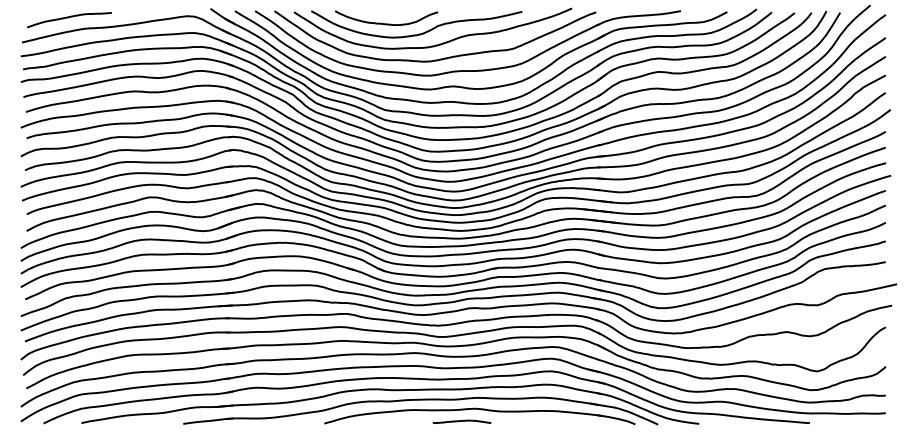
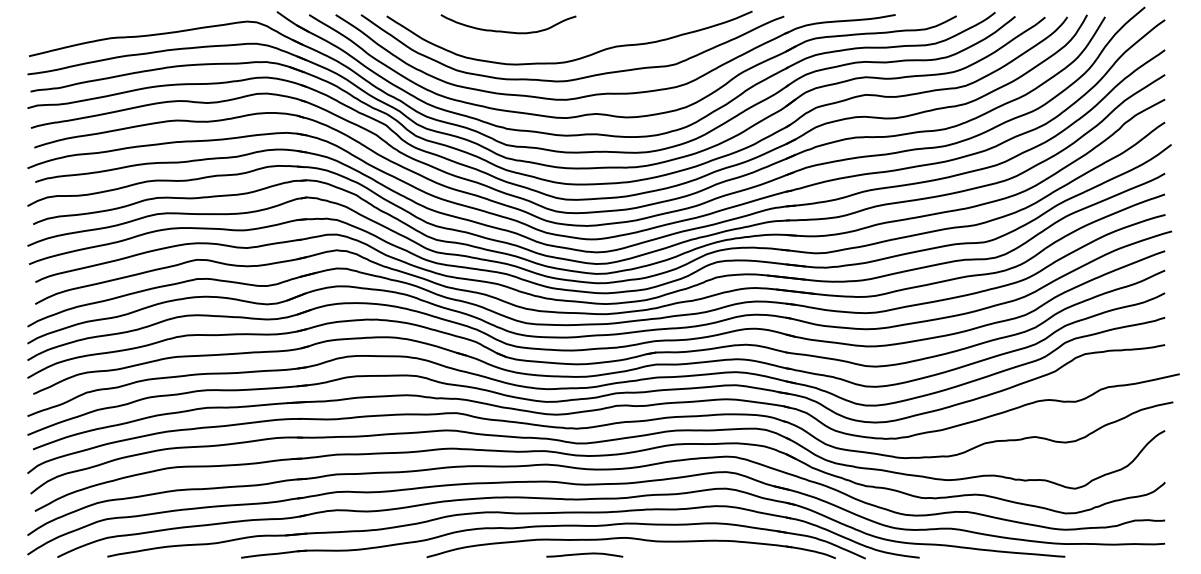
curve: (67, 18) -> (89, 24), removed
curve: (420, 33) -> (552, 44), removed
curve: (461, 421) -> (584, 554), moved

